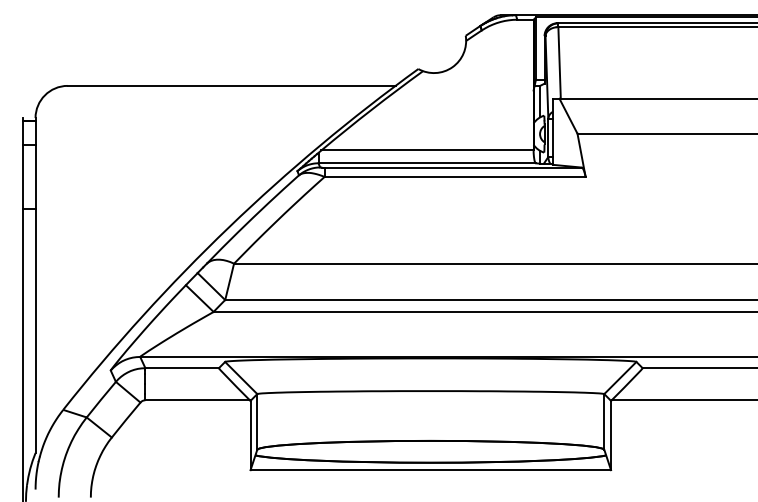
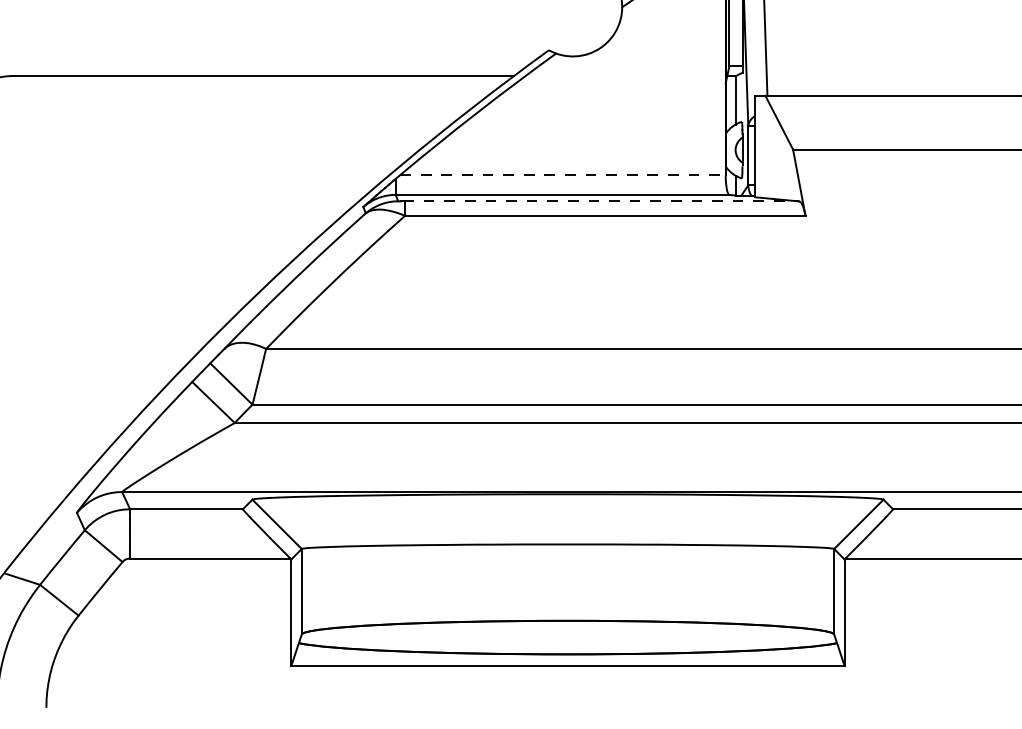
line: (428, 150) -> (564, 175), solid -> dashed
line: (452, 167) -> (601, 201), solid -> dashed

